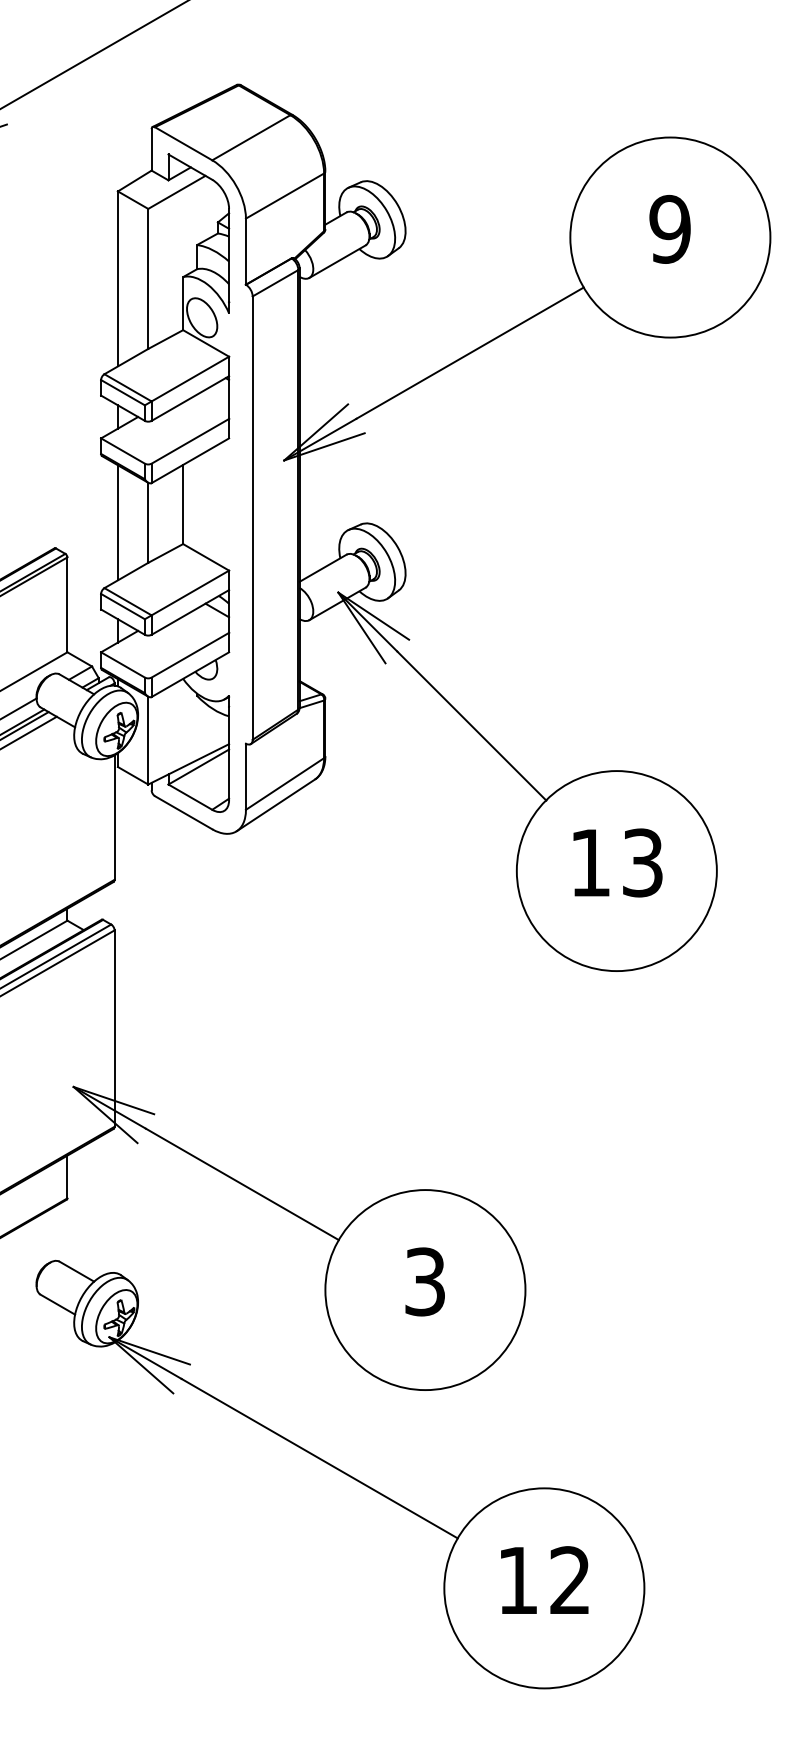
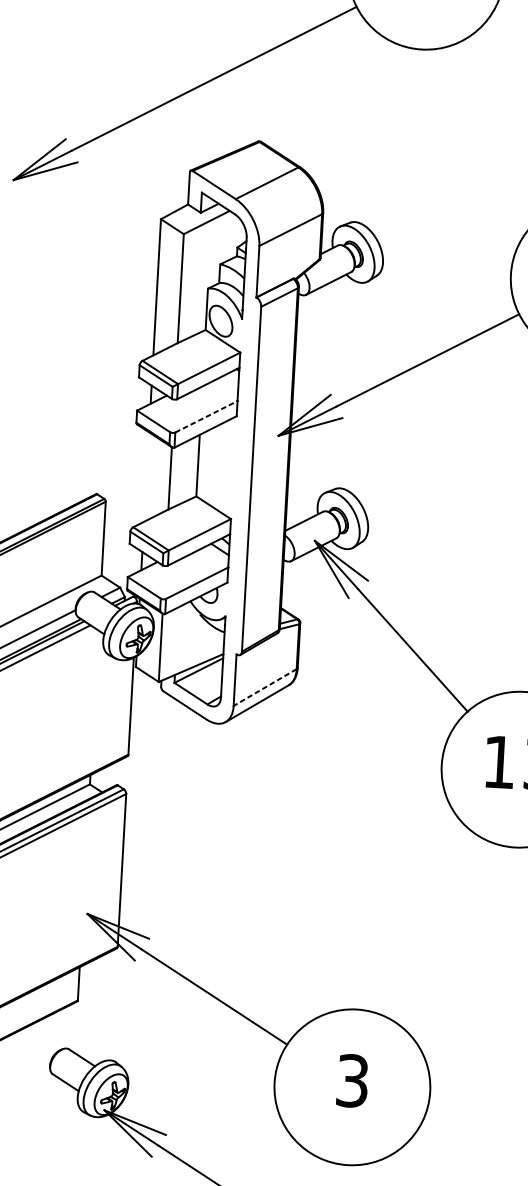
line: (190, 441) -> (206, 416), solid -> dashed
line: (117, 522) -> (146, 476), removed
line: (285, 784) -> (265, 687), solid -> dashed

